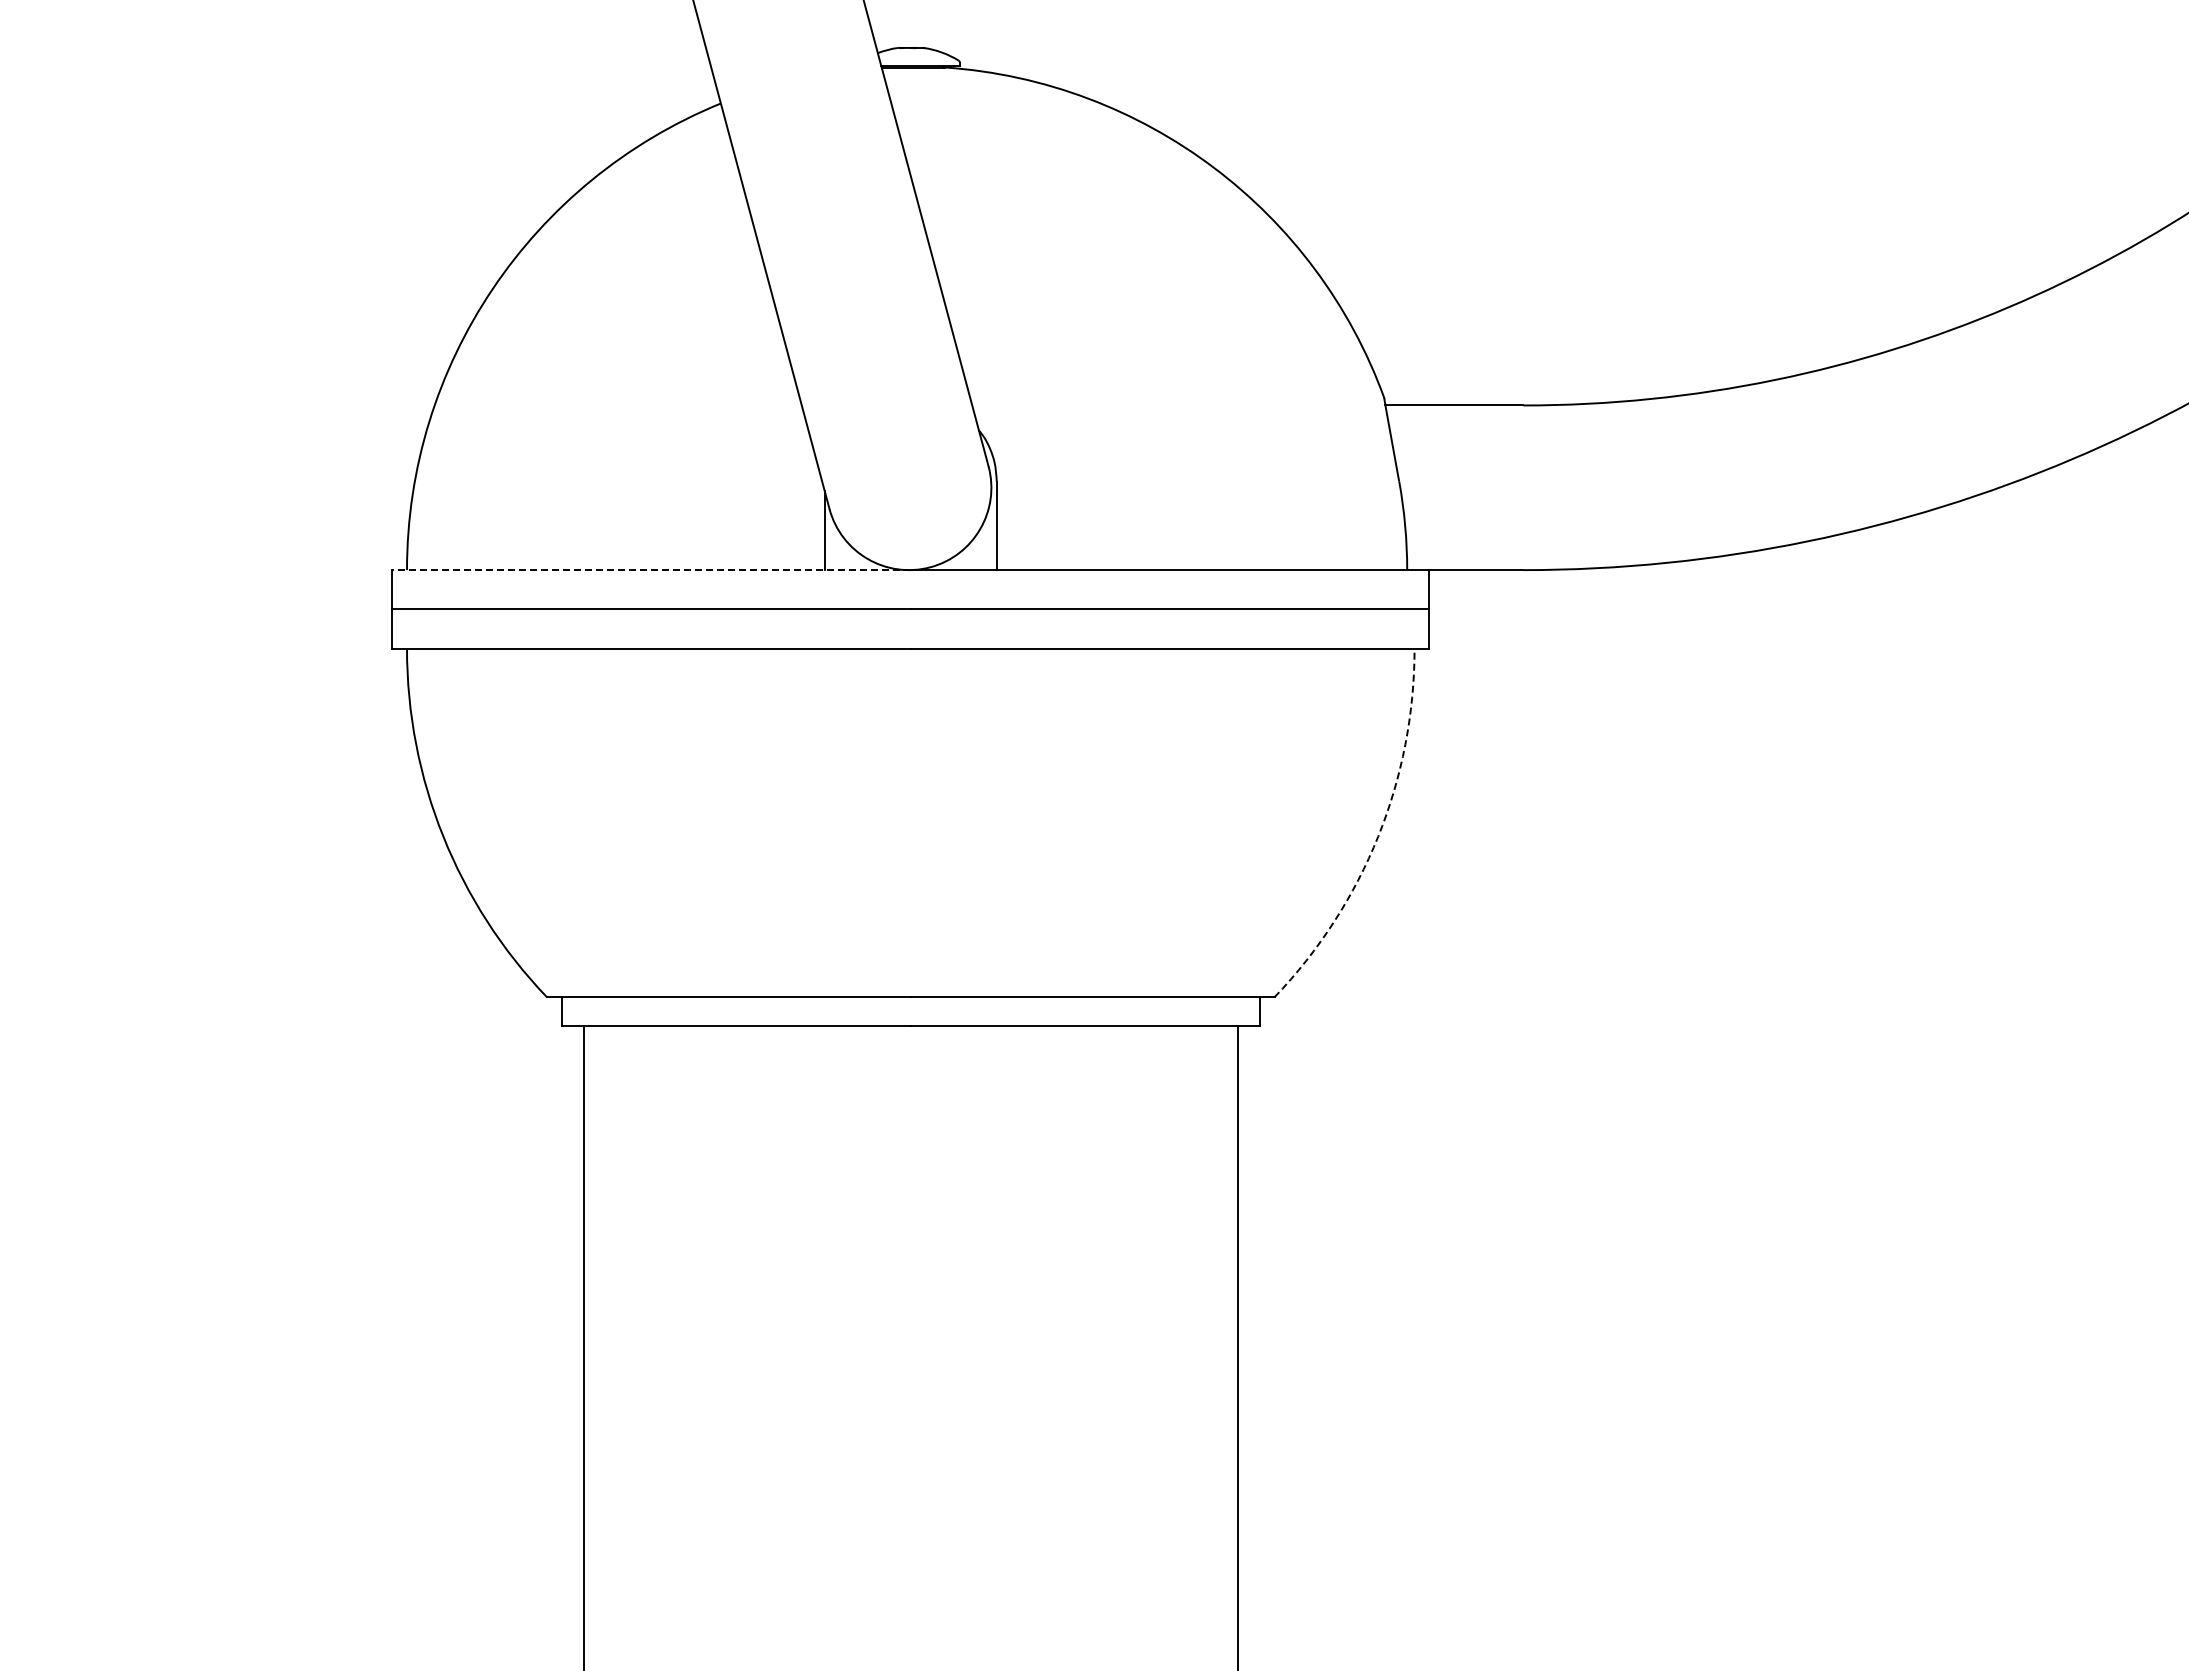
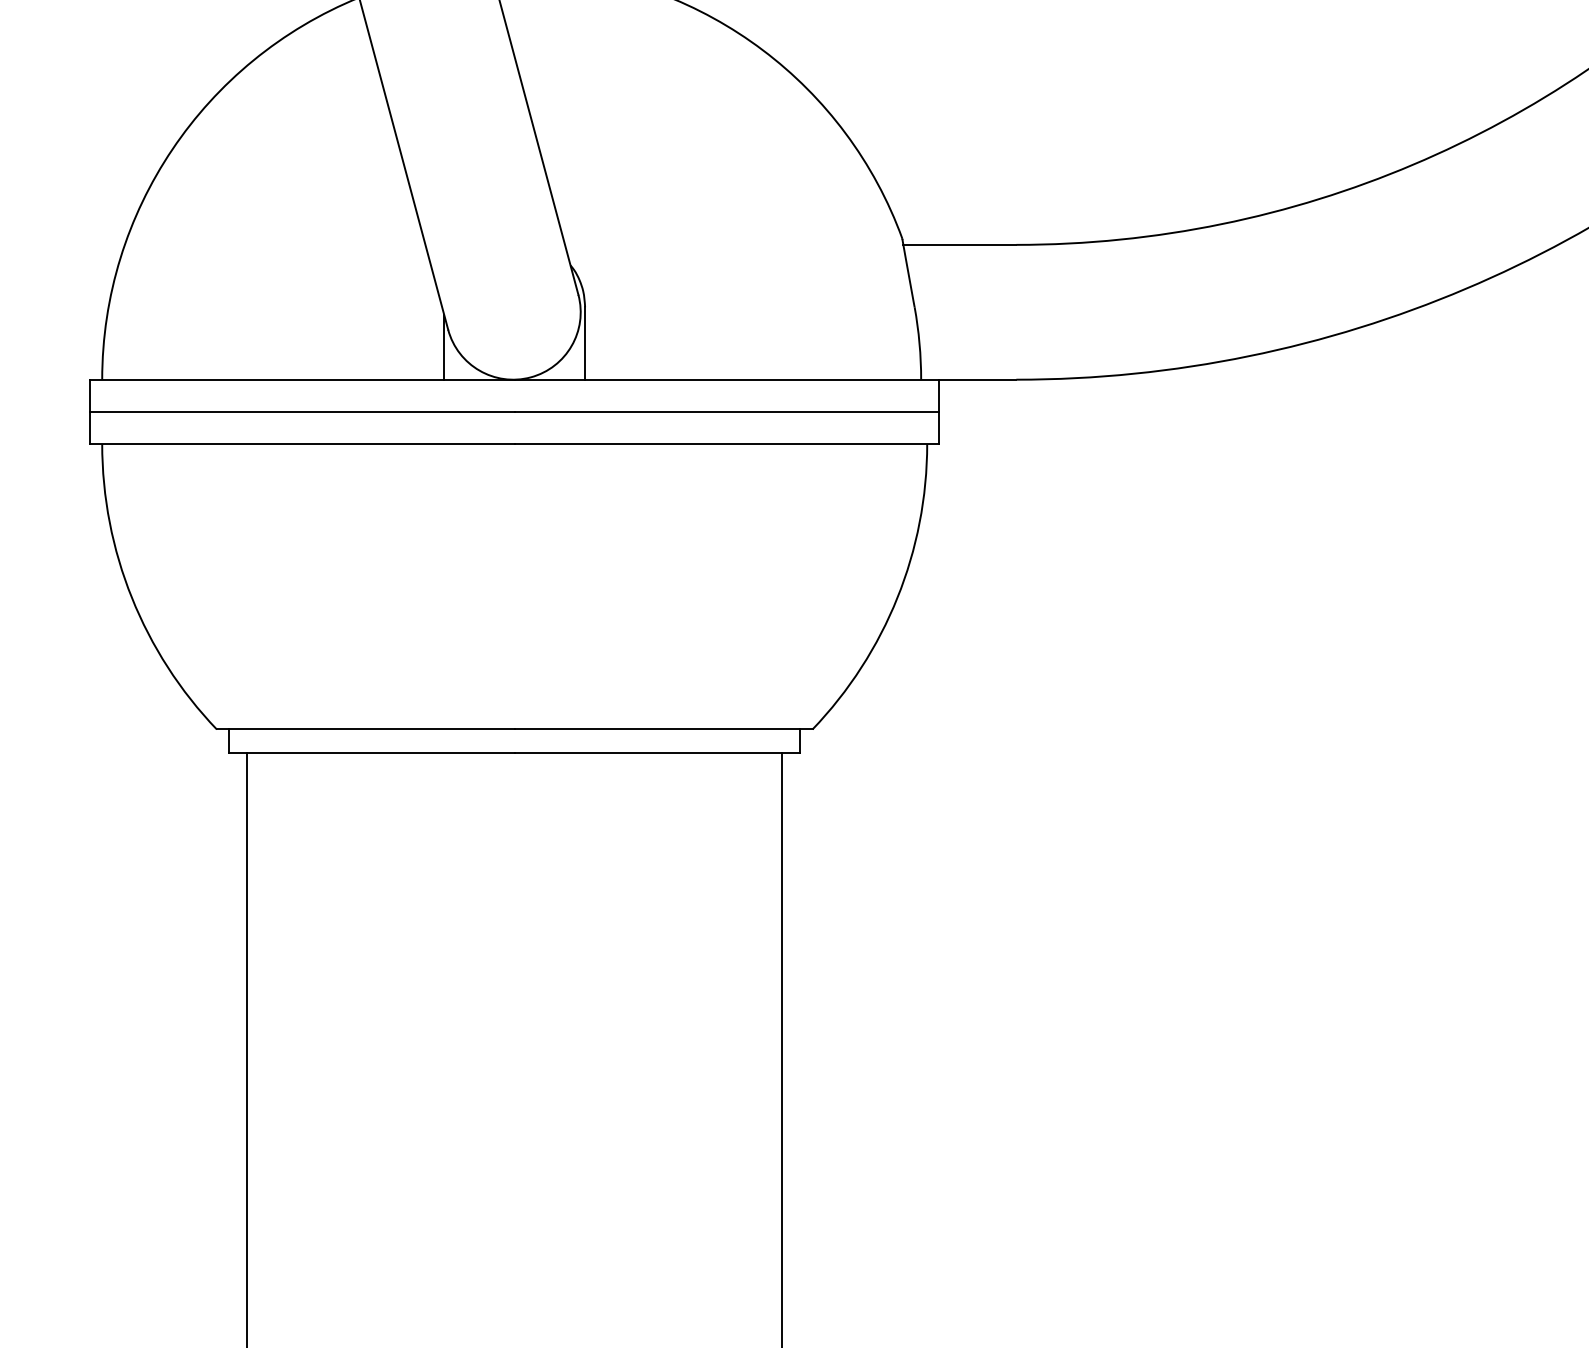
line: (651, 570) -> (302, 380), dashed -> solid
arc: (1378, 836) -> (897, 597), dashed -> solid

